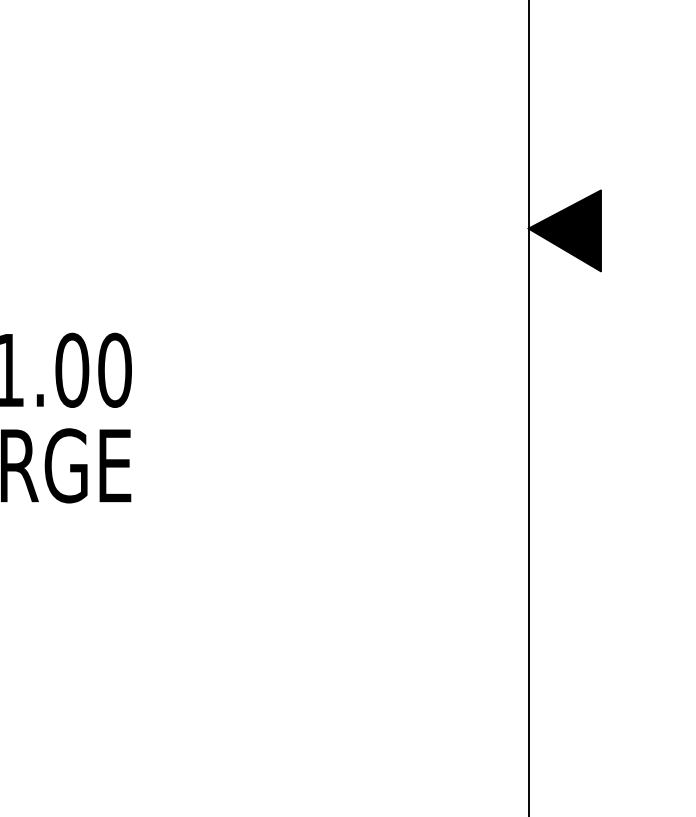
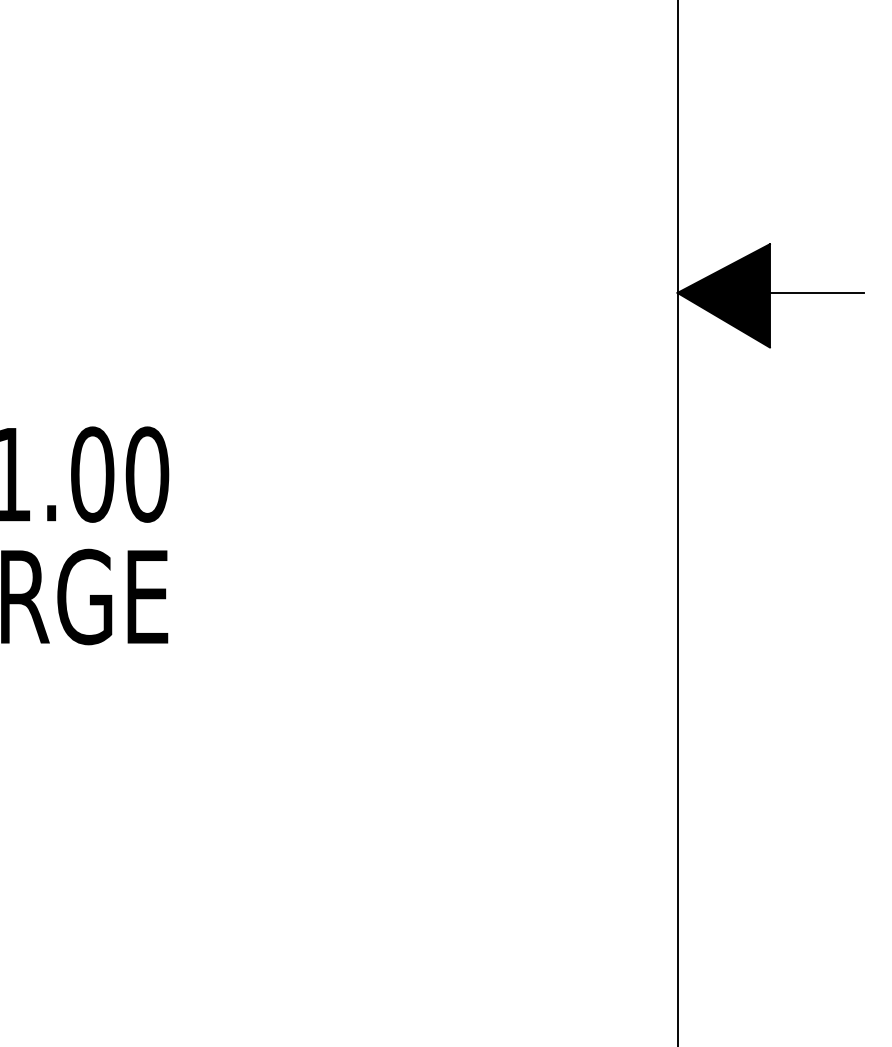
line: (636, 228) -> (815, 292), added

